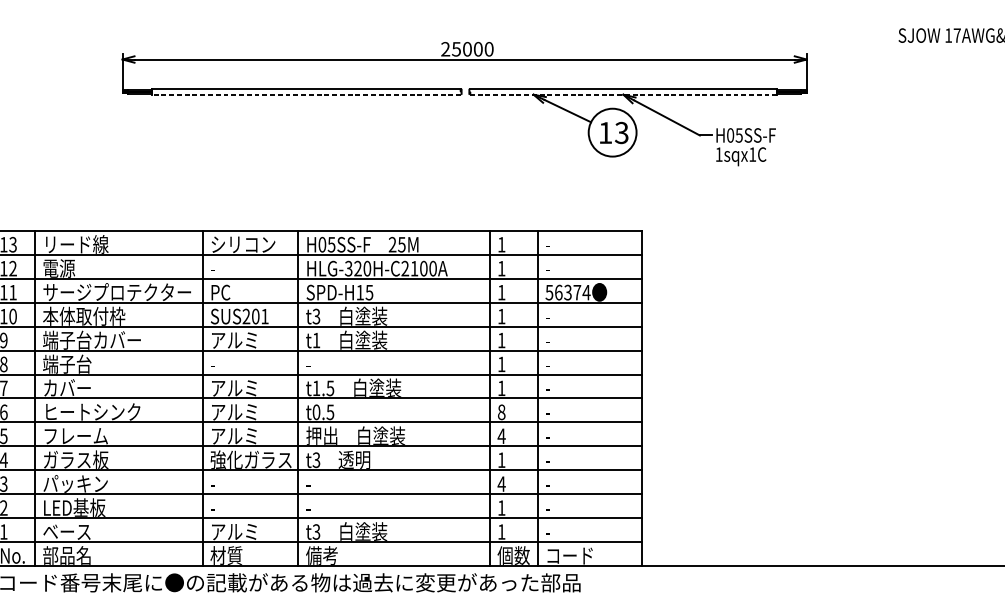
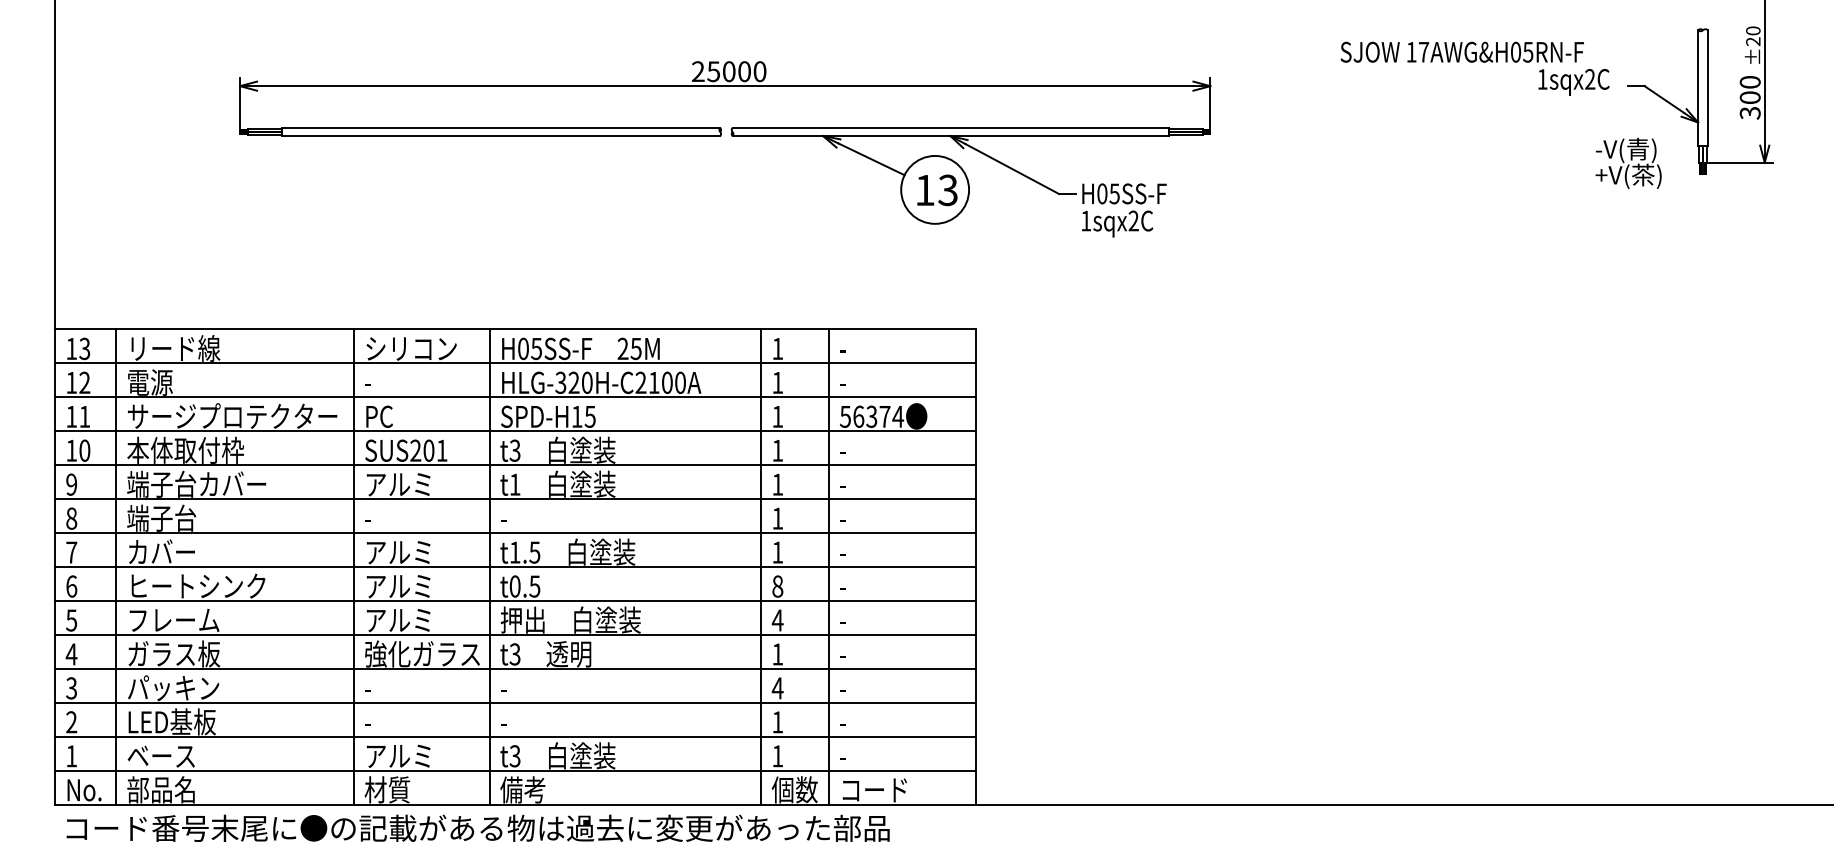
line: (306, 95) -> (500, 136), dashed -> solid
line: (623, 95) -> (950, 136), dashed -> solid
text: (752, 154) -> (1133, 220), 1sqx1C -> 1sqx2C

